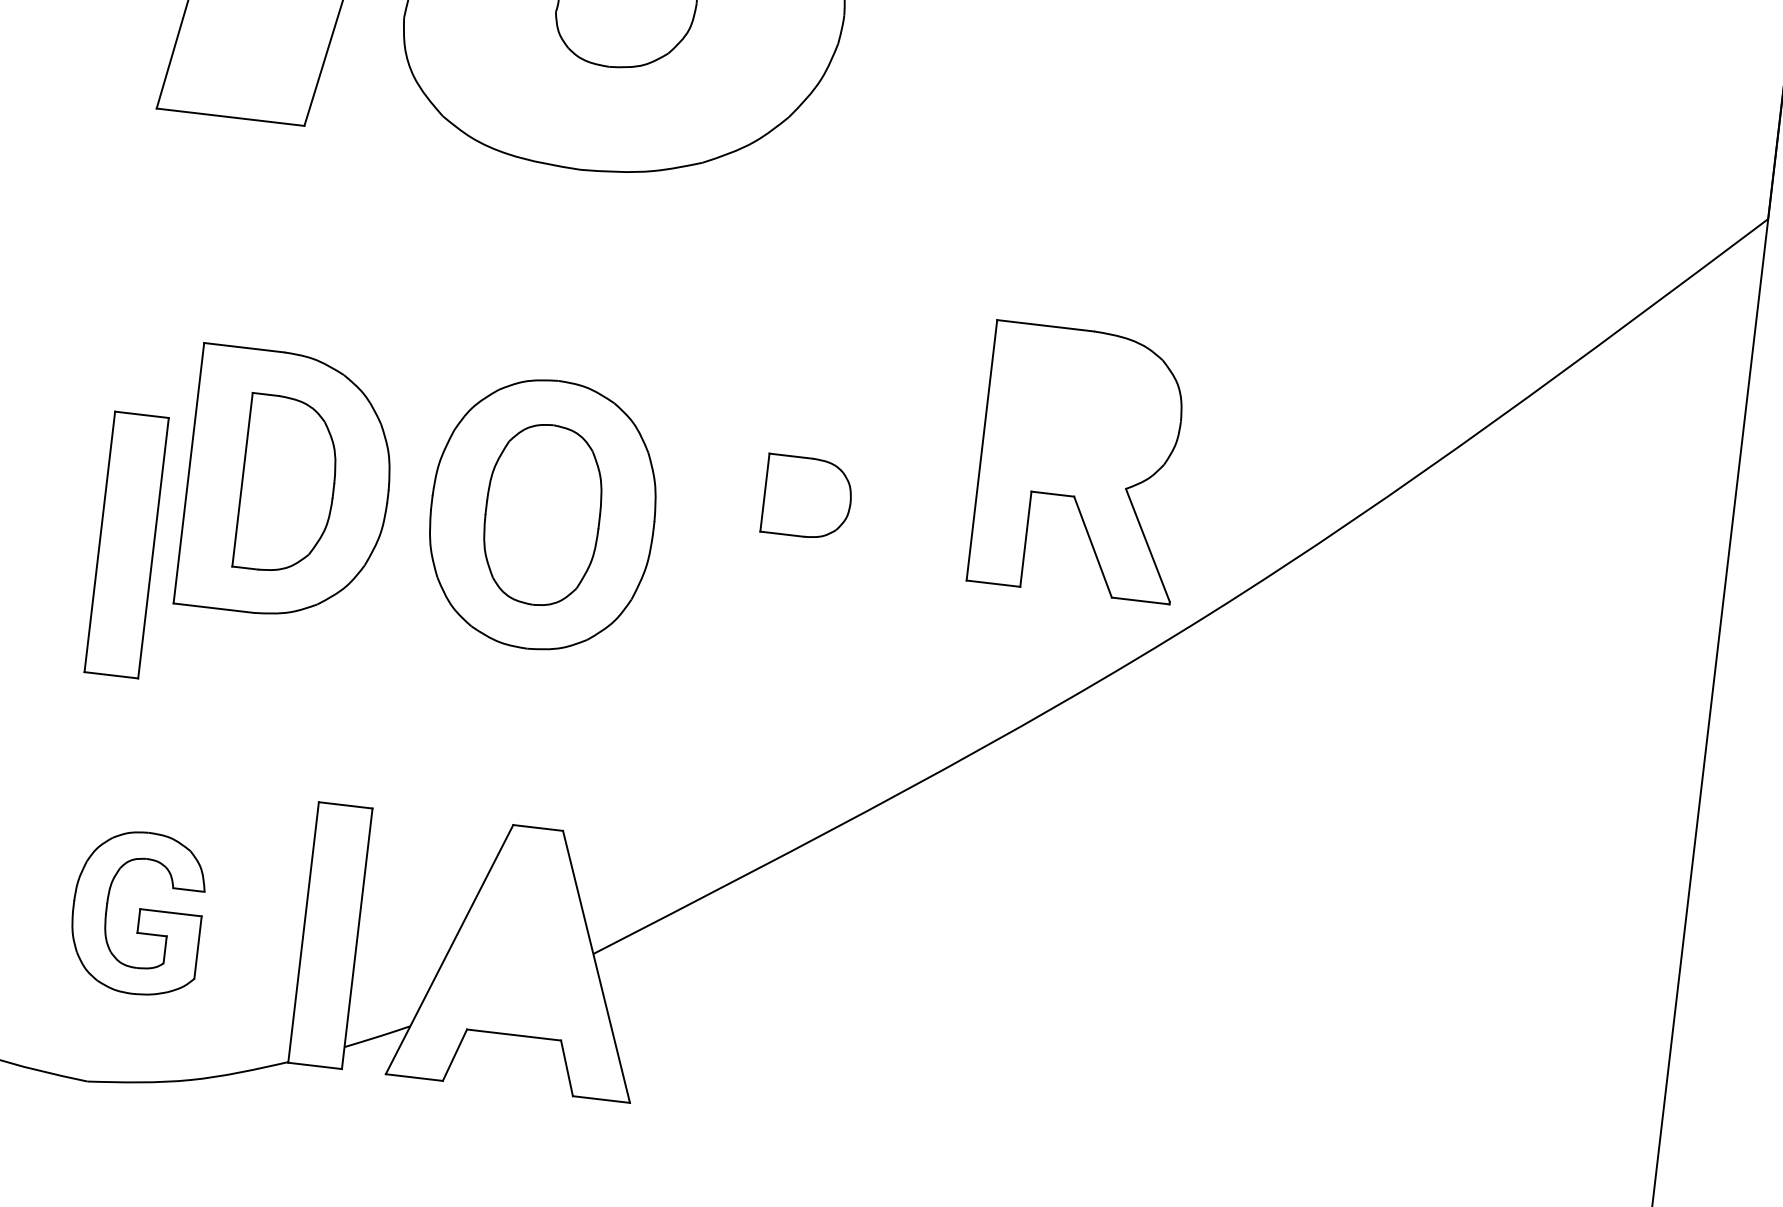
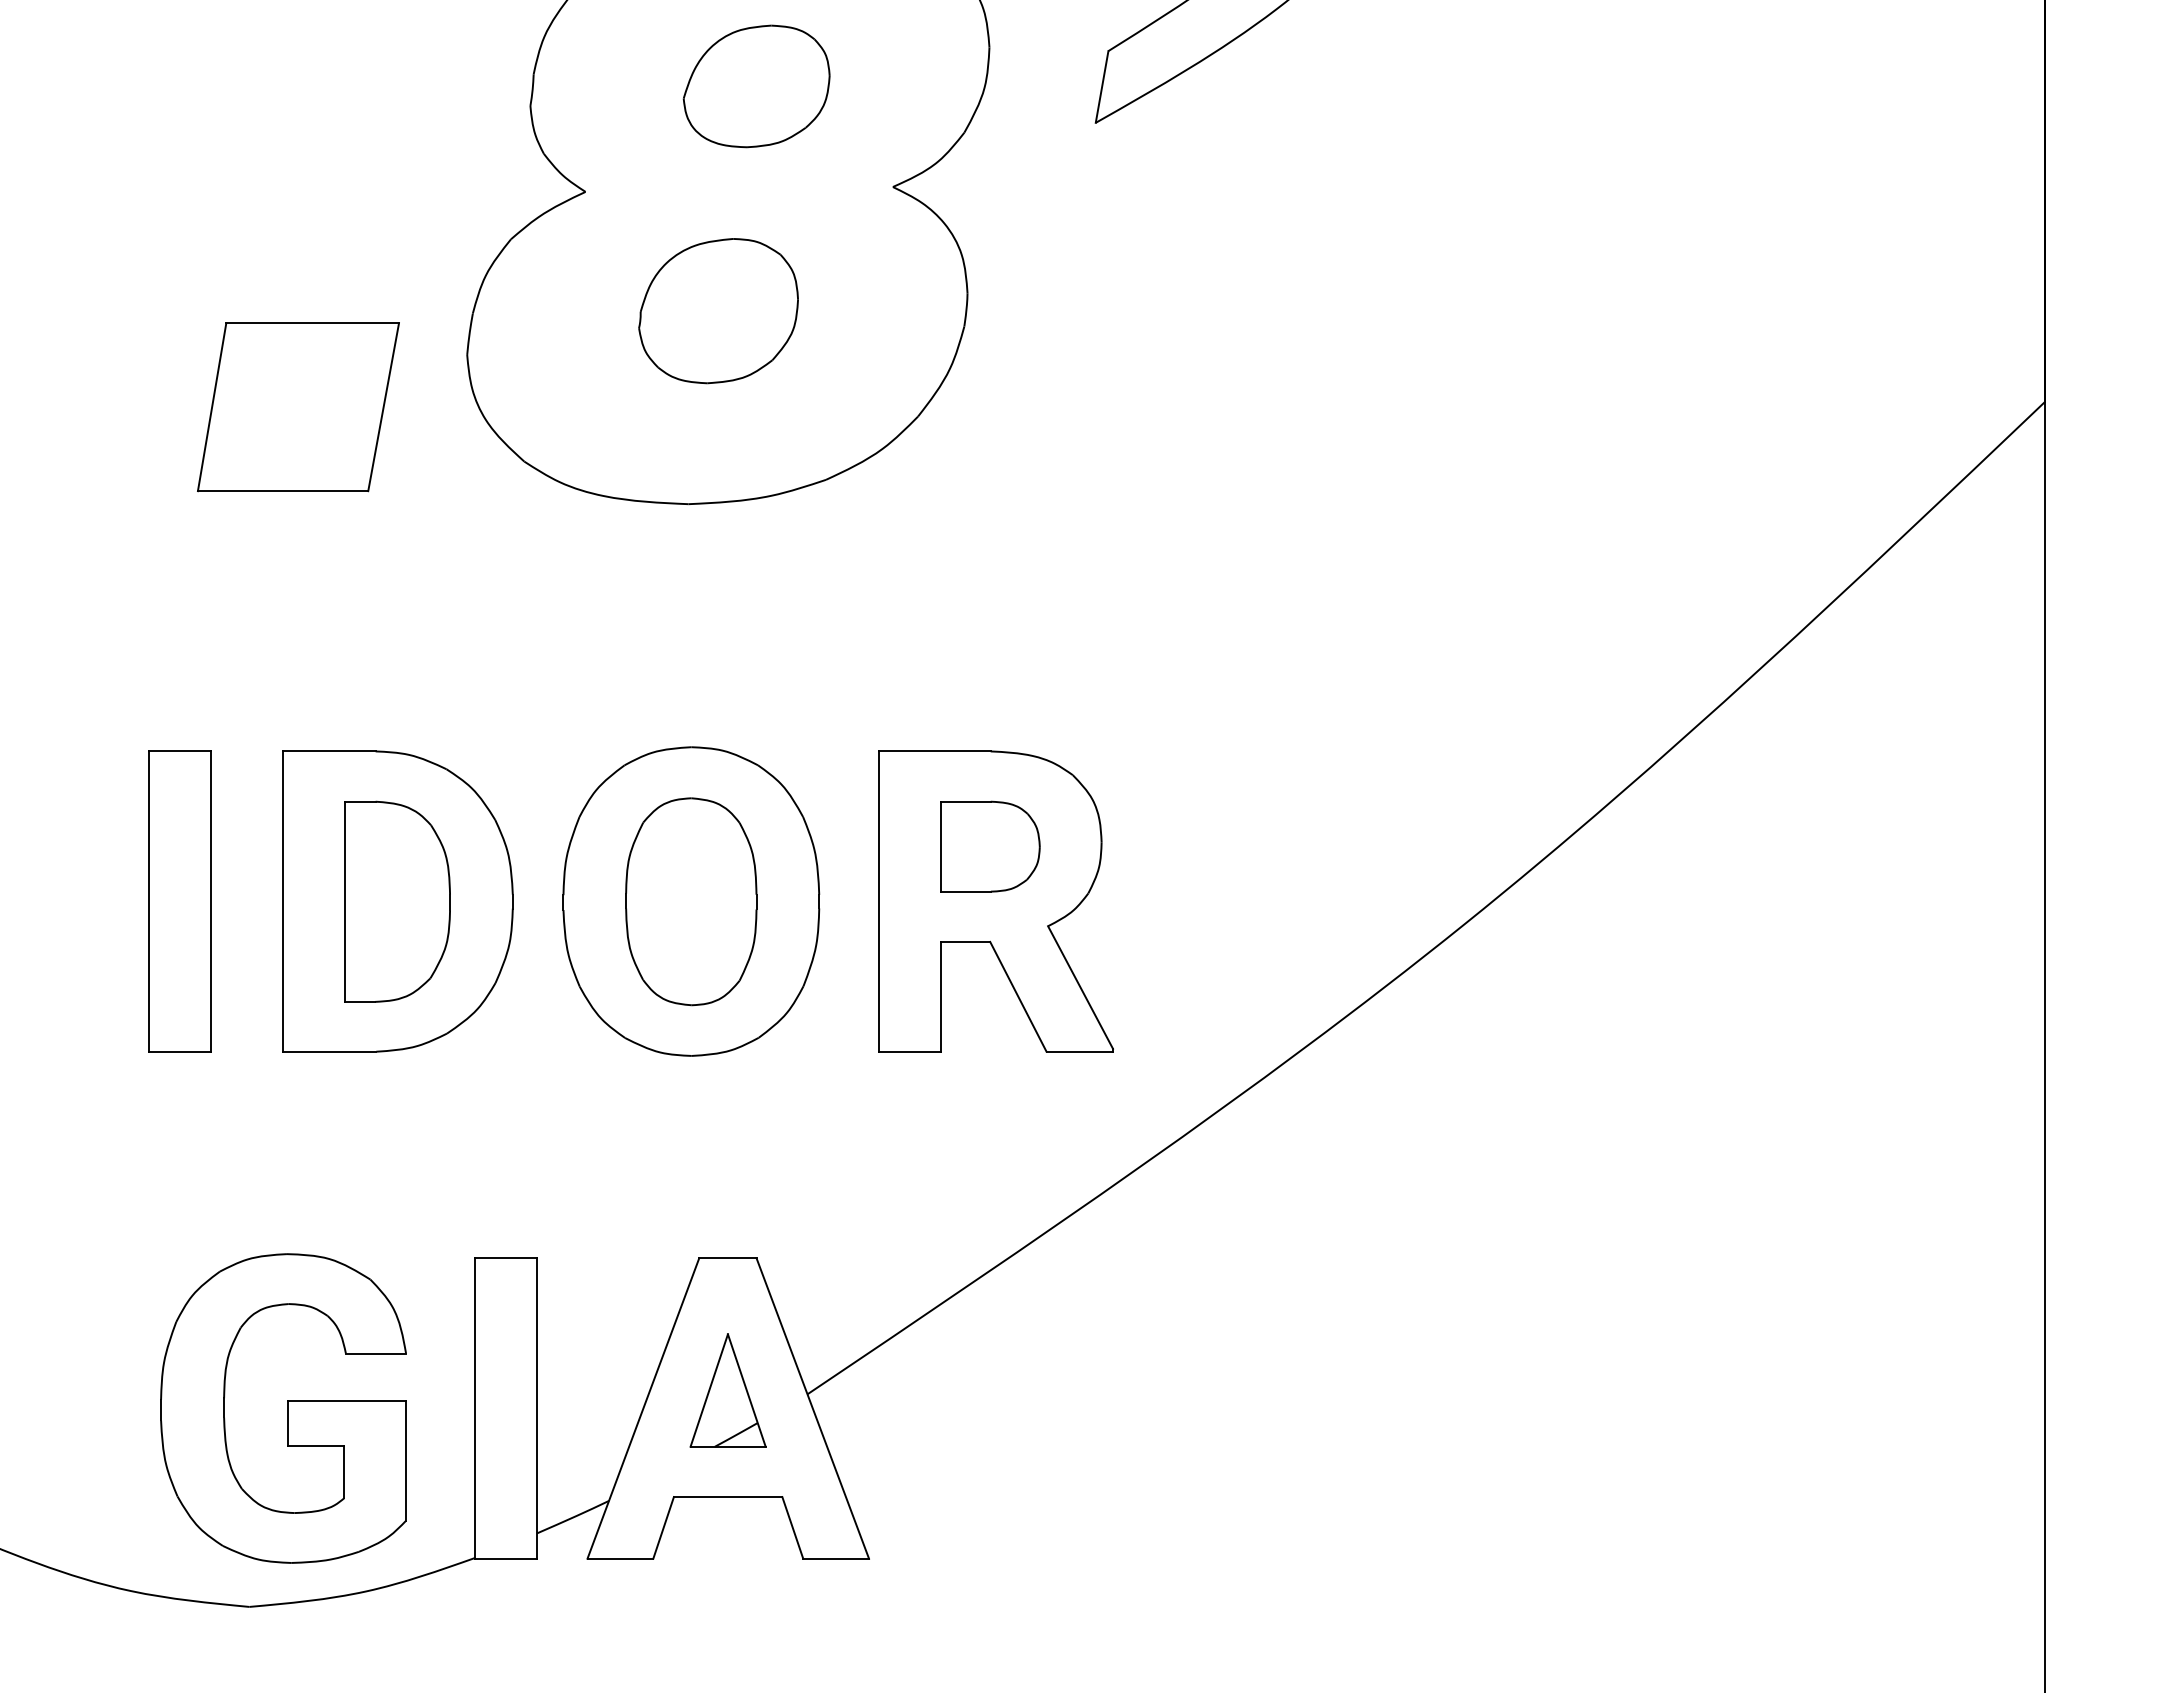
part: (1082, 462) -> (995, 901), moved
part: (126, 544) -> (179, 901), moved
part: (137, 912) -> (283, 1408), size x1.67
part: (524, 942) -> (727, 1390), added

